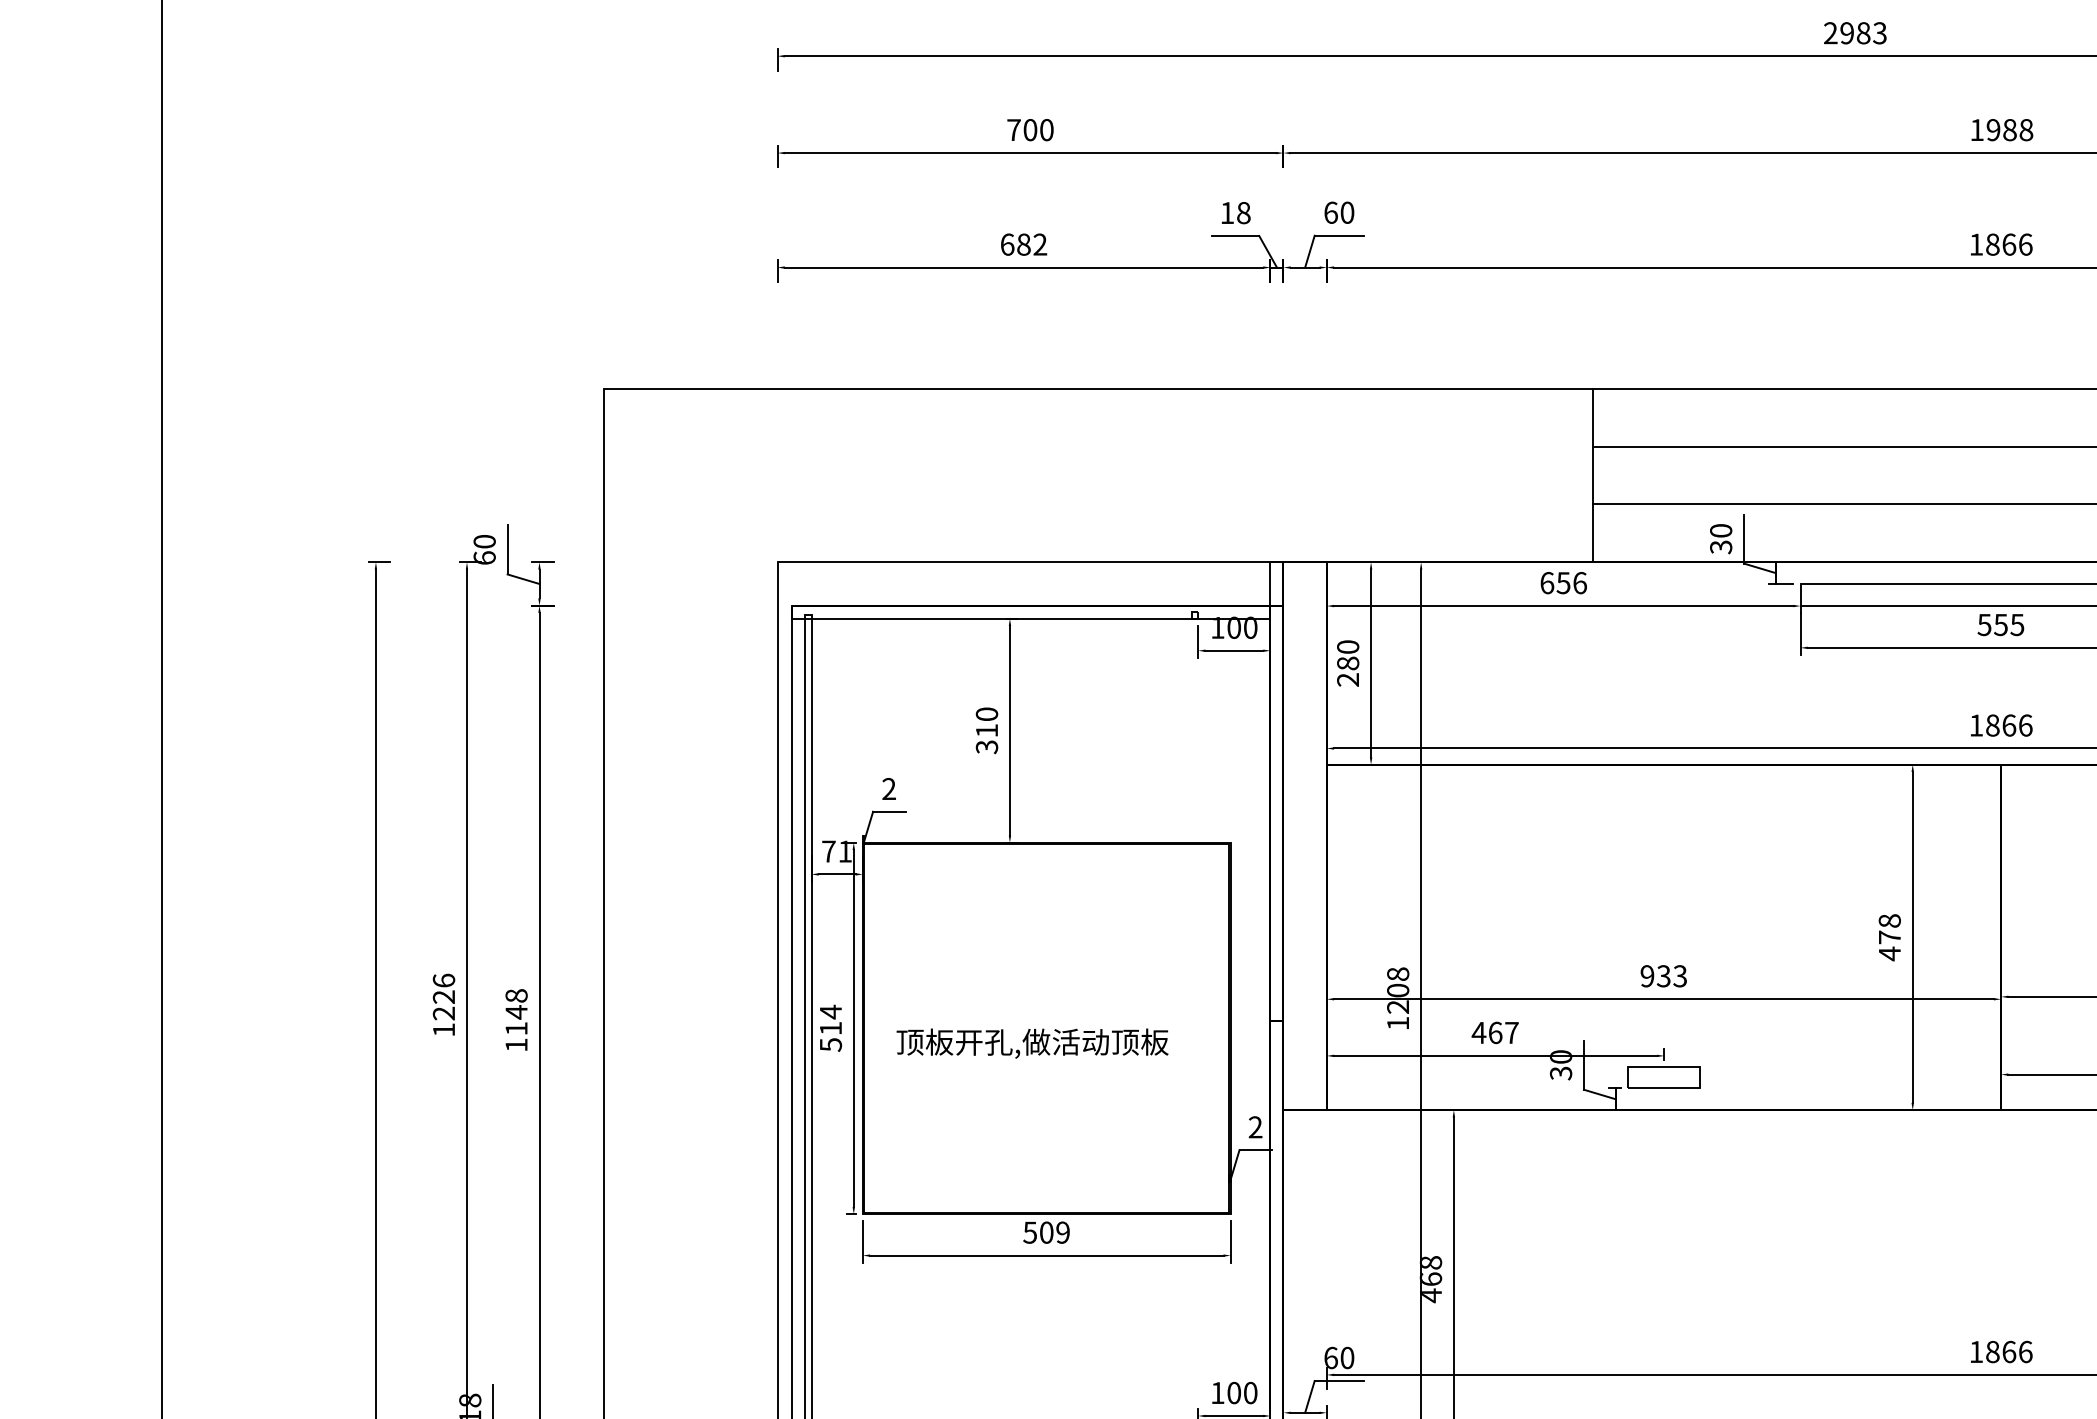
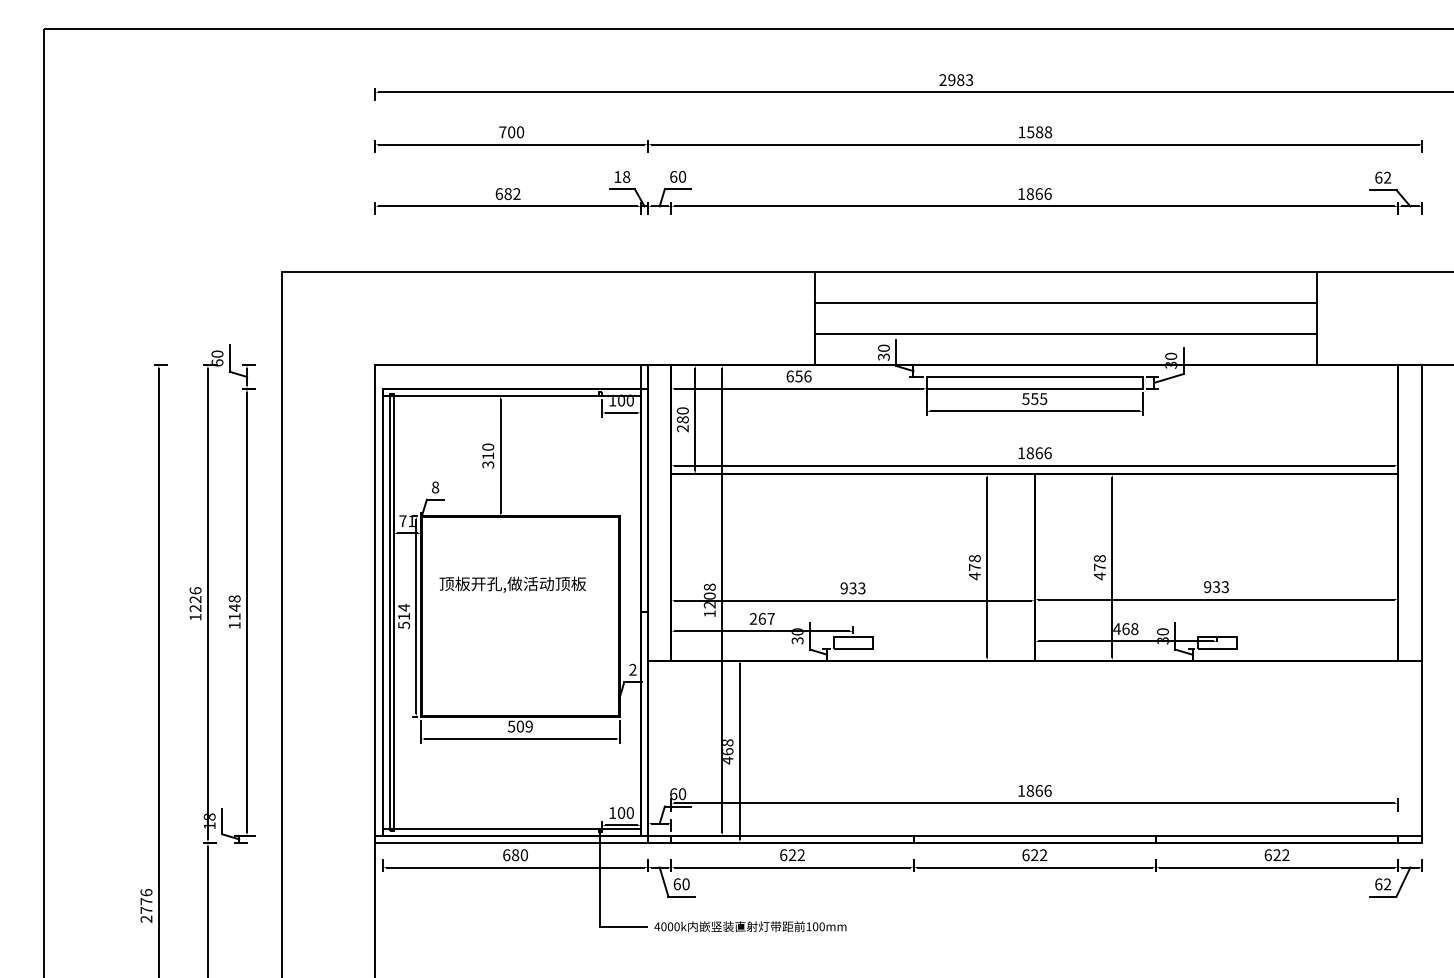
text: (1993, 130) -> (1030, 132), 1988 -> 1588
text: (889, 789) -> (435, 487), 2 -> 8
text: (1479, 1032) -> (753, 618), 467 -> 267
text: (1032, 1043) -> (512, 584), moved

